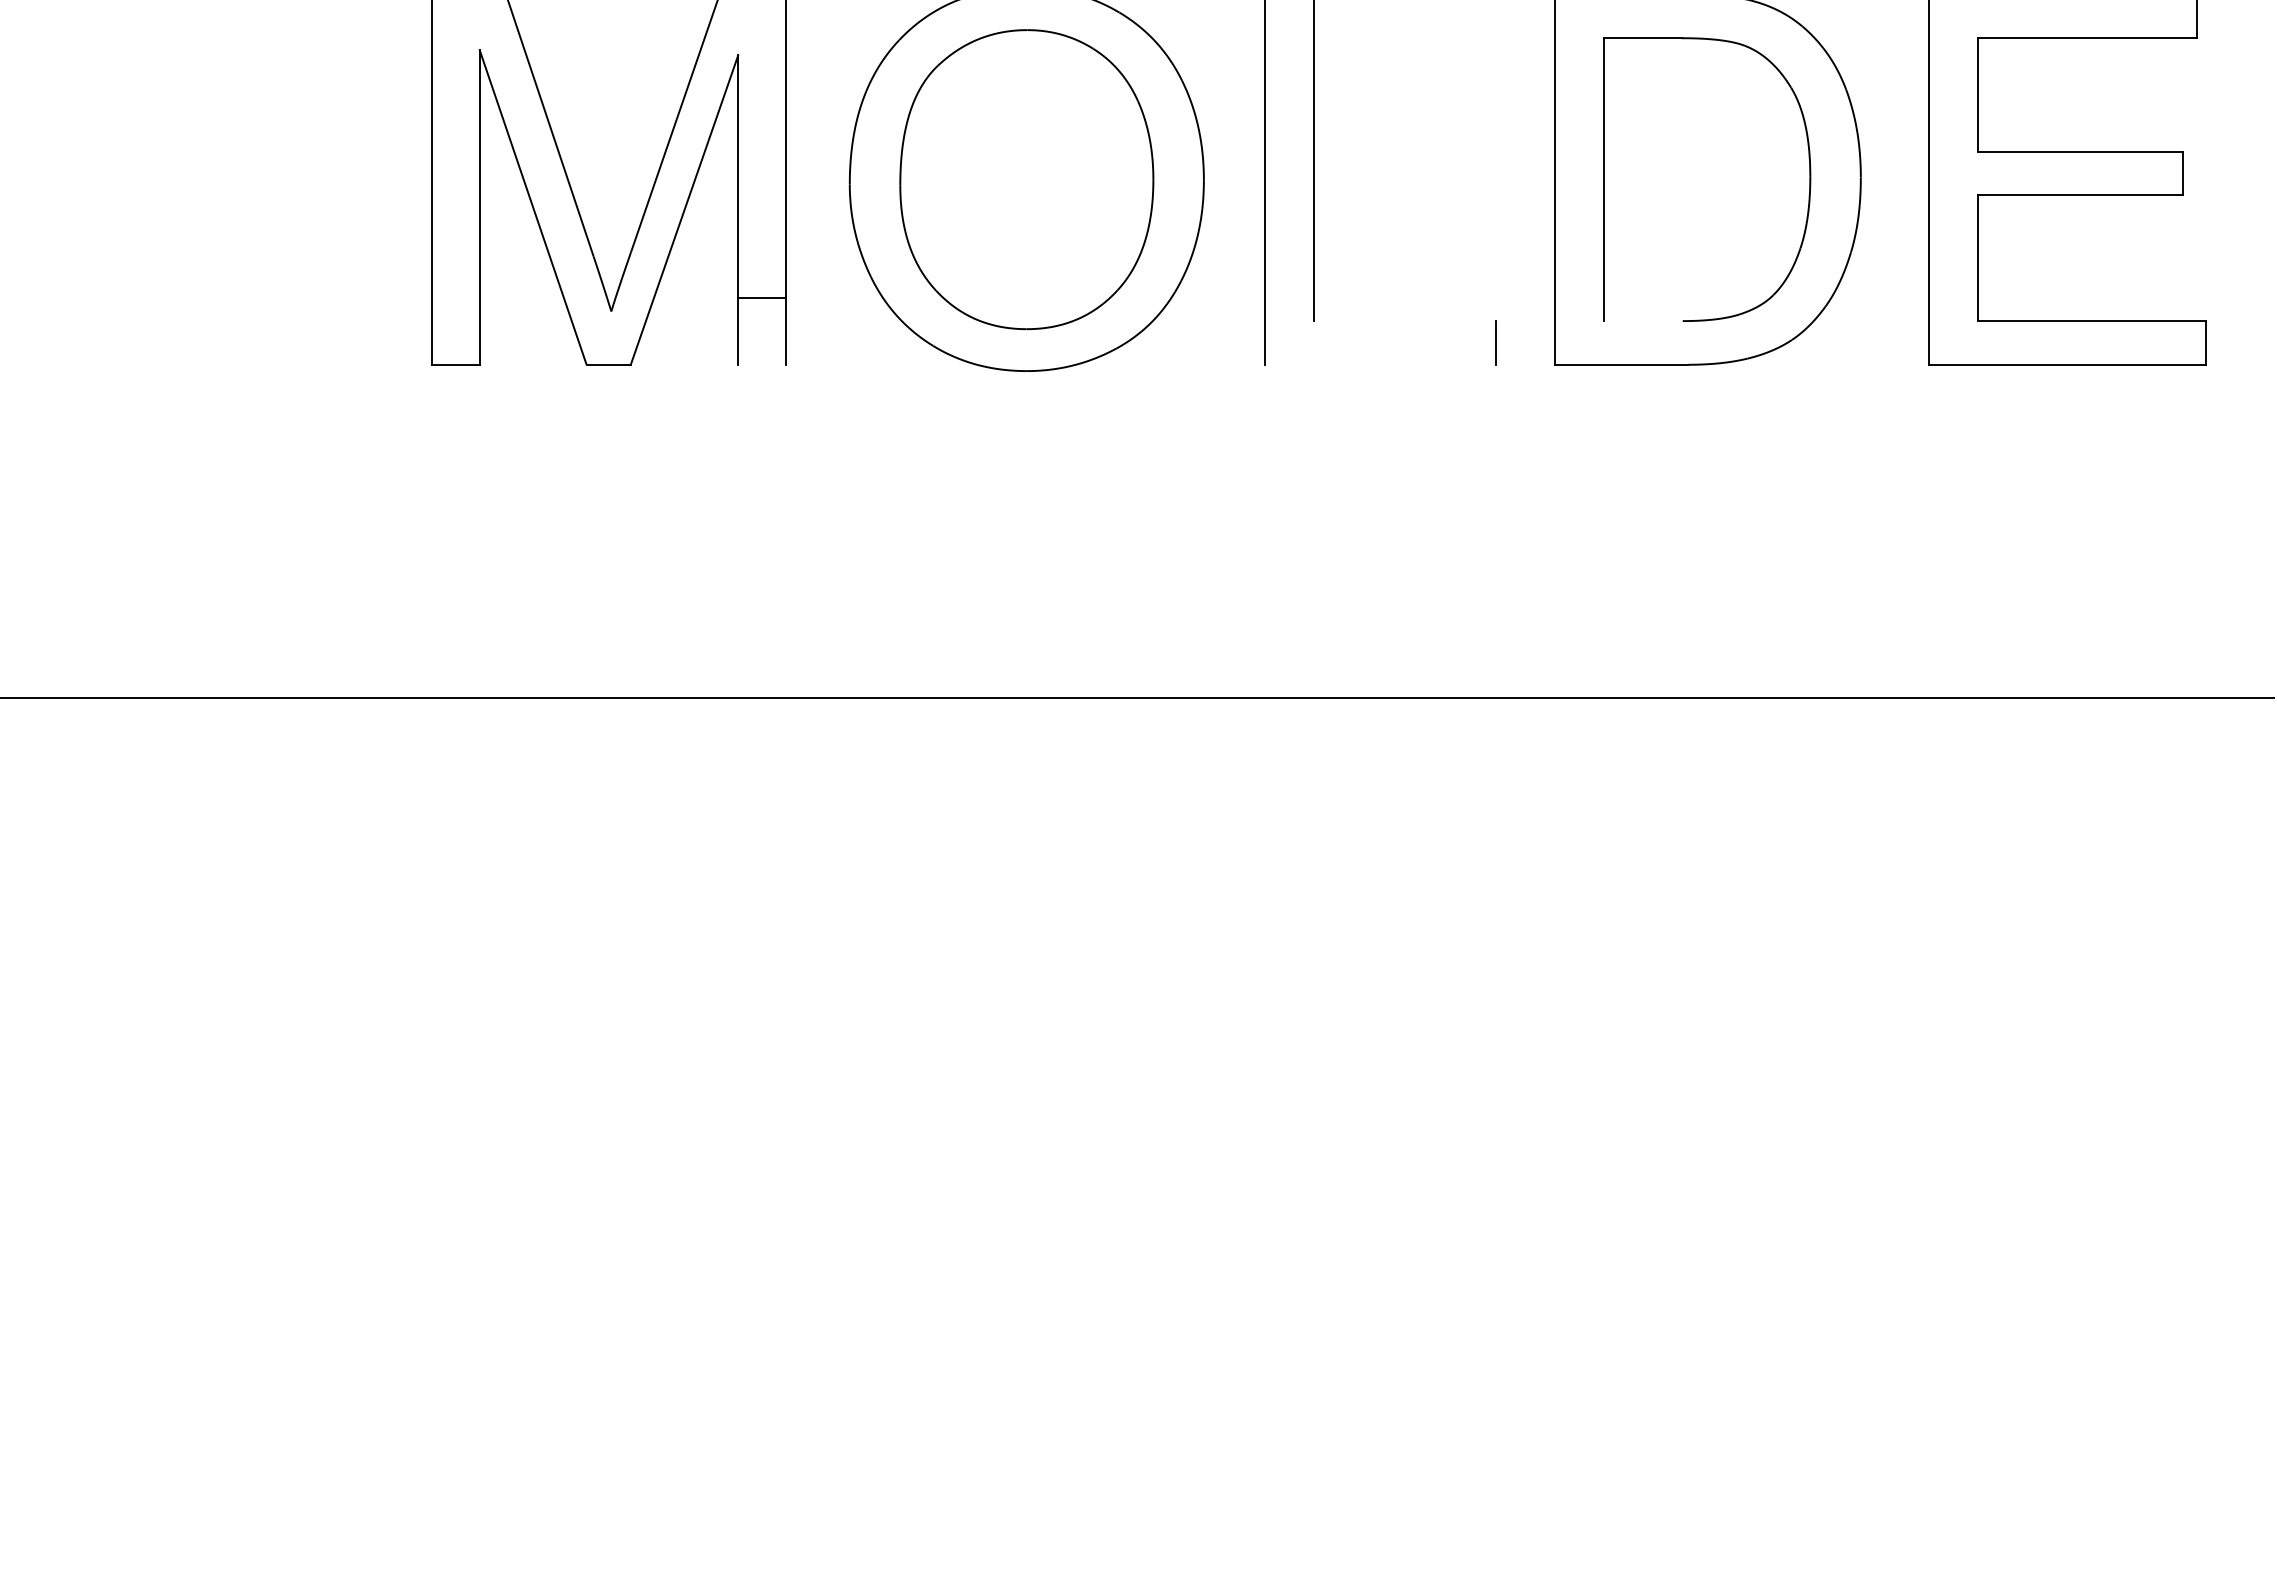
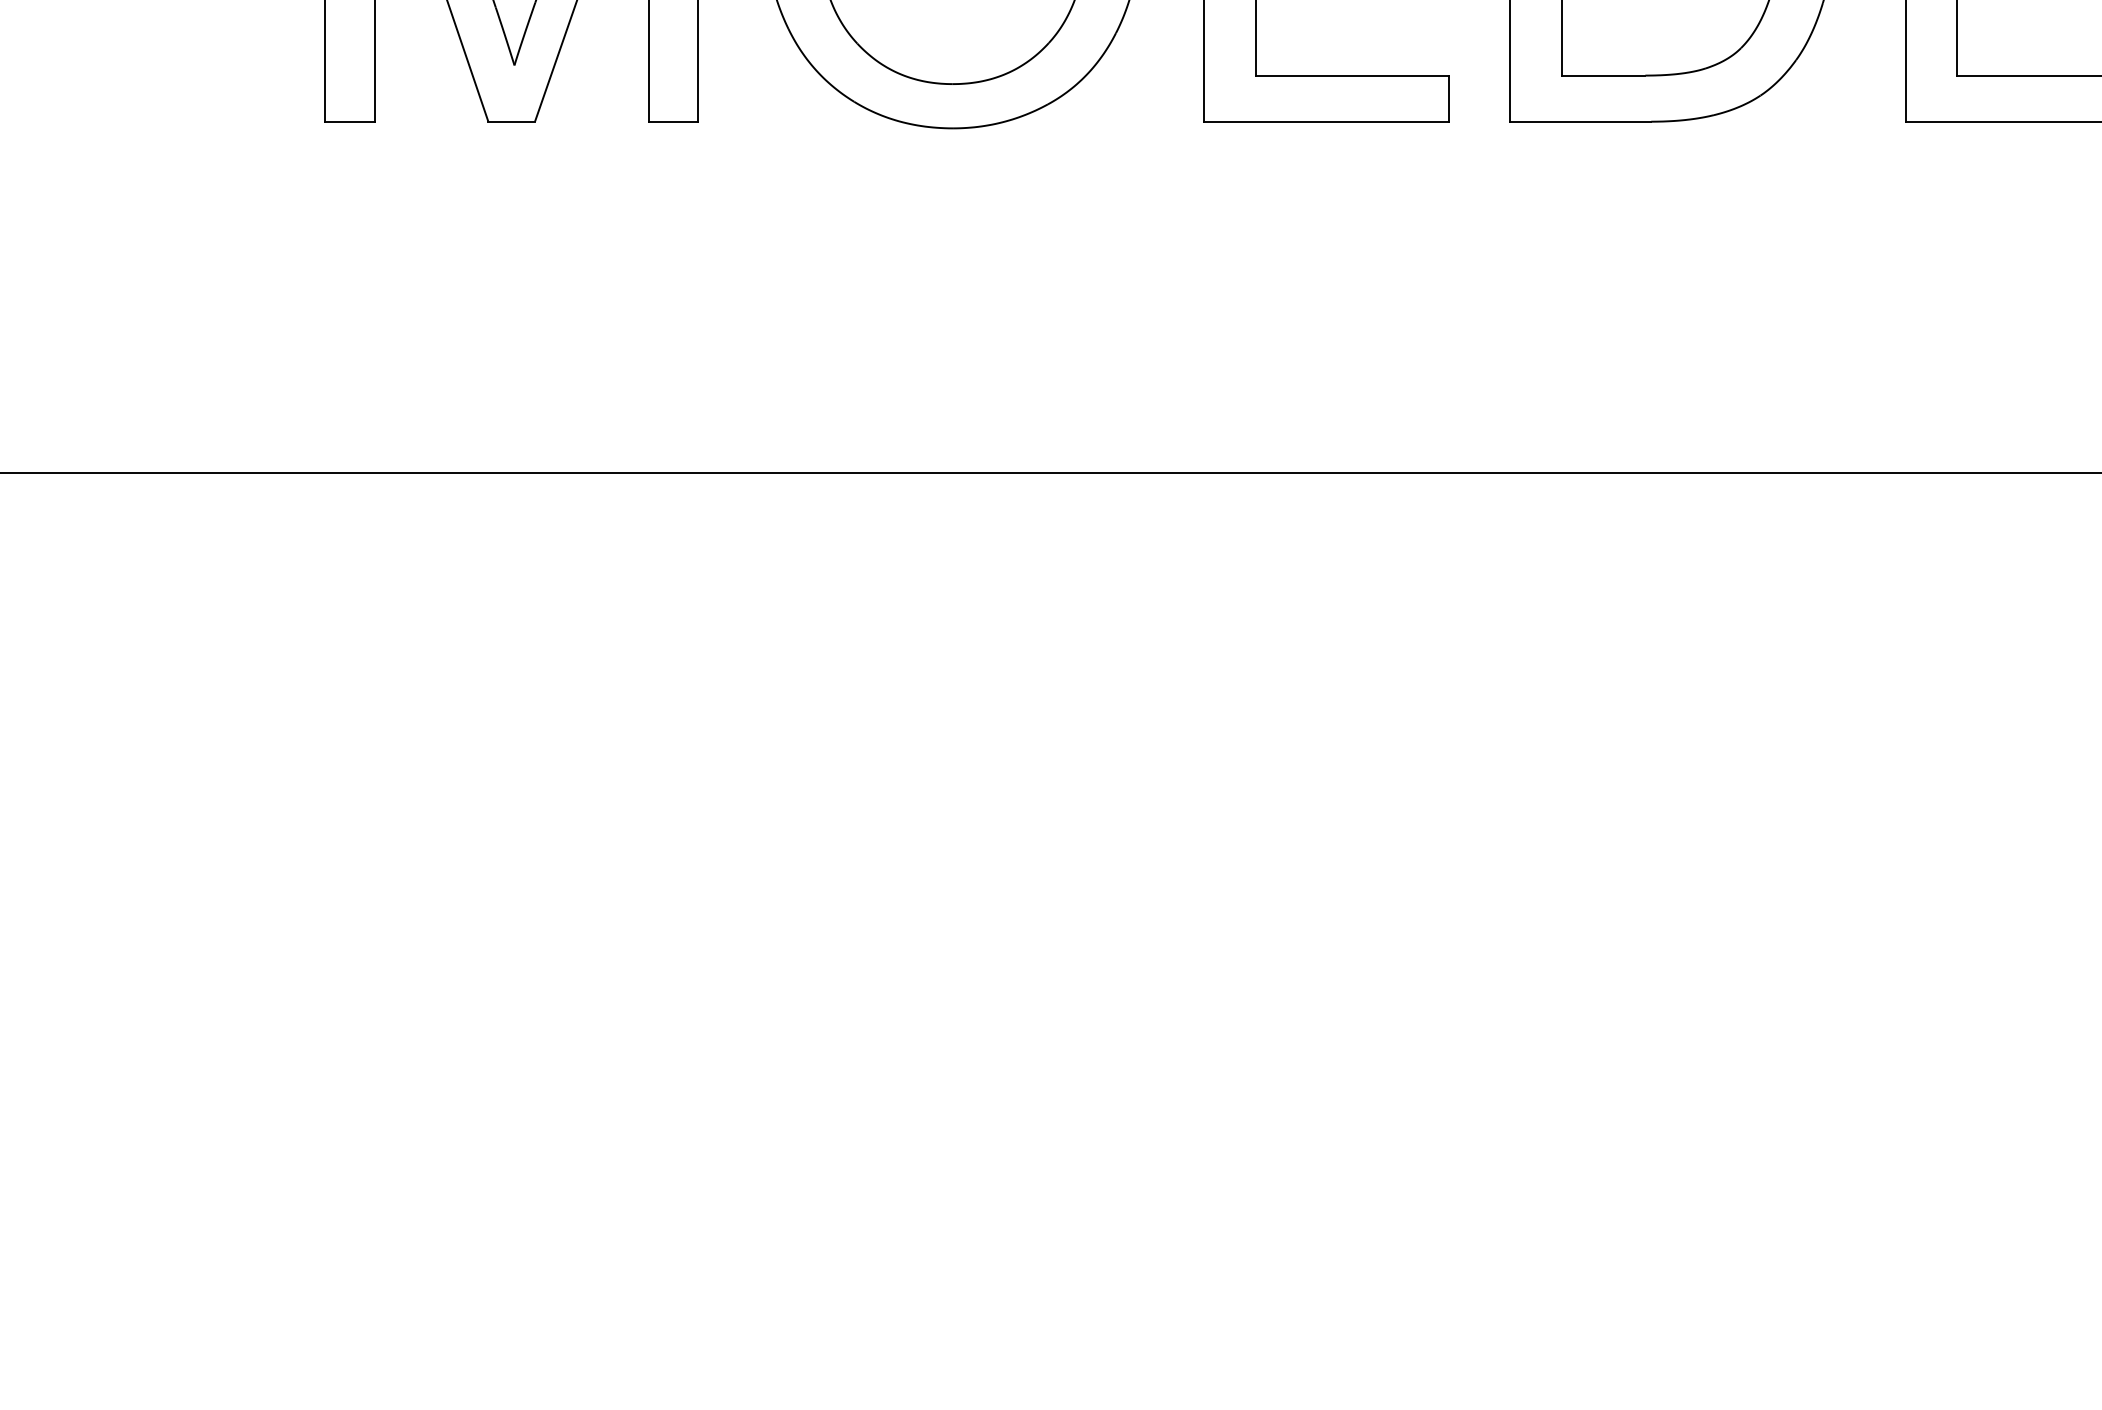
line: (761, 297) -> (672, 121), moved
line: (1405, 321) -> (1352, 76), added
line: (1642, 321) -> (1602, 76), added
line: (1380, 364) -> (1326, 121), added

